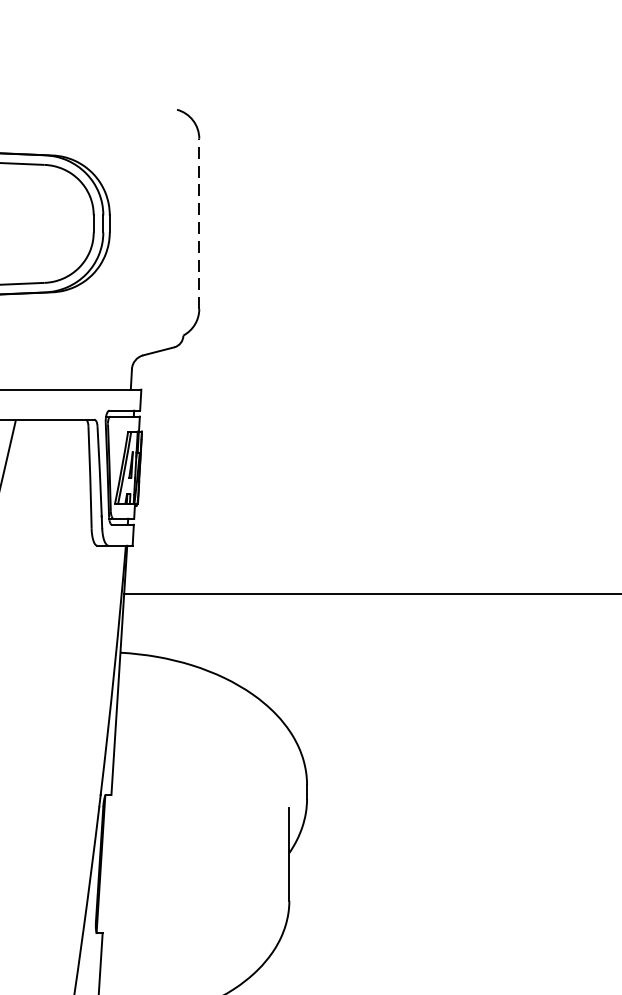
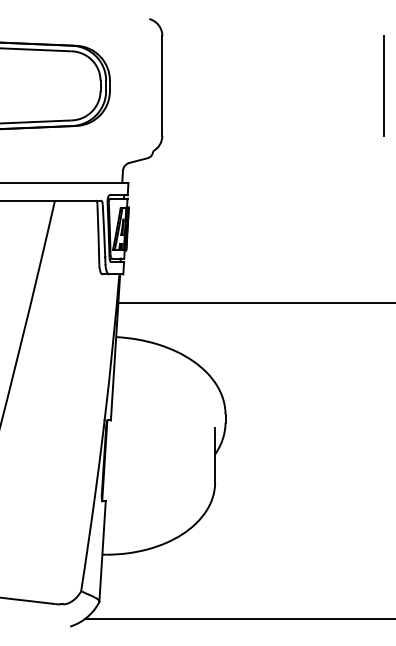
line: (199, 223) -> (162, 85), dashed -> solid
line: (576, 224) -> (383, 86), added

